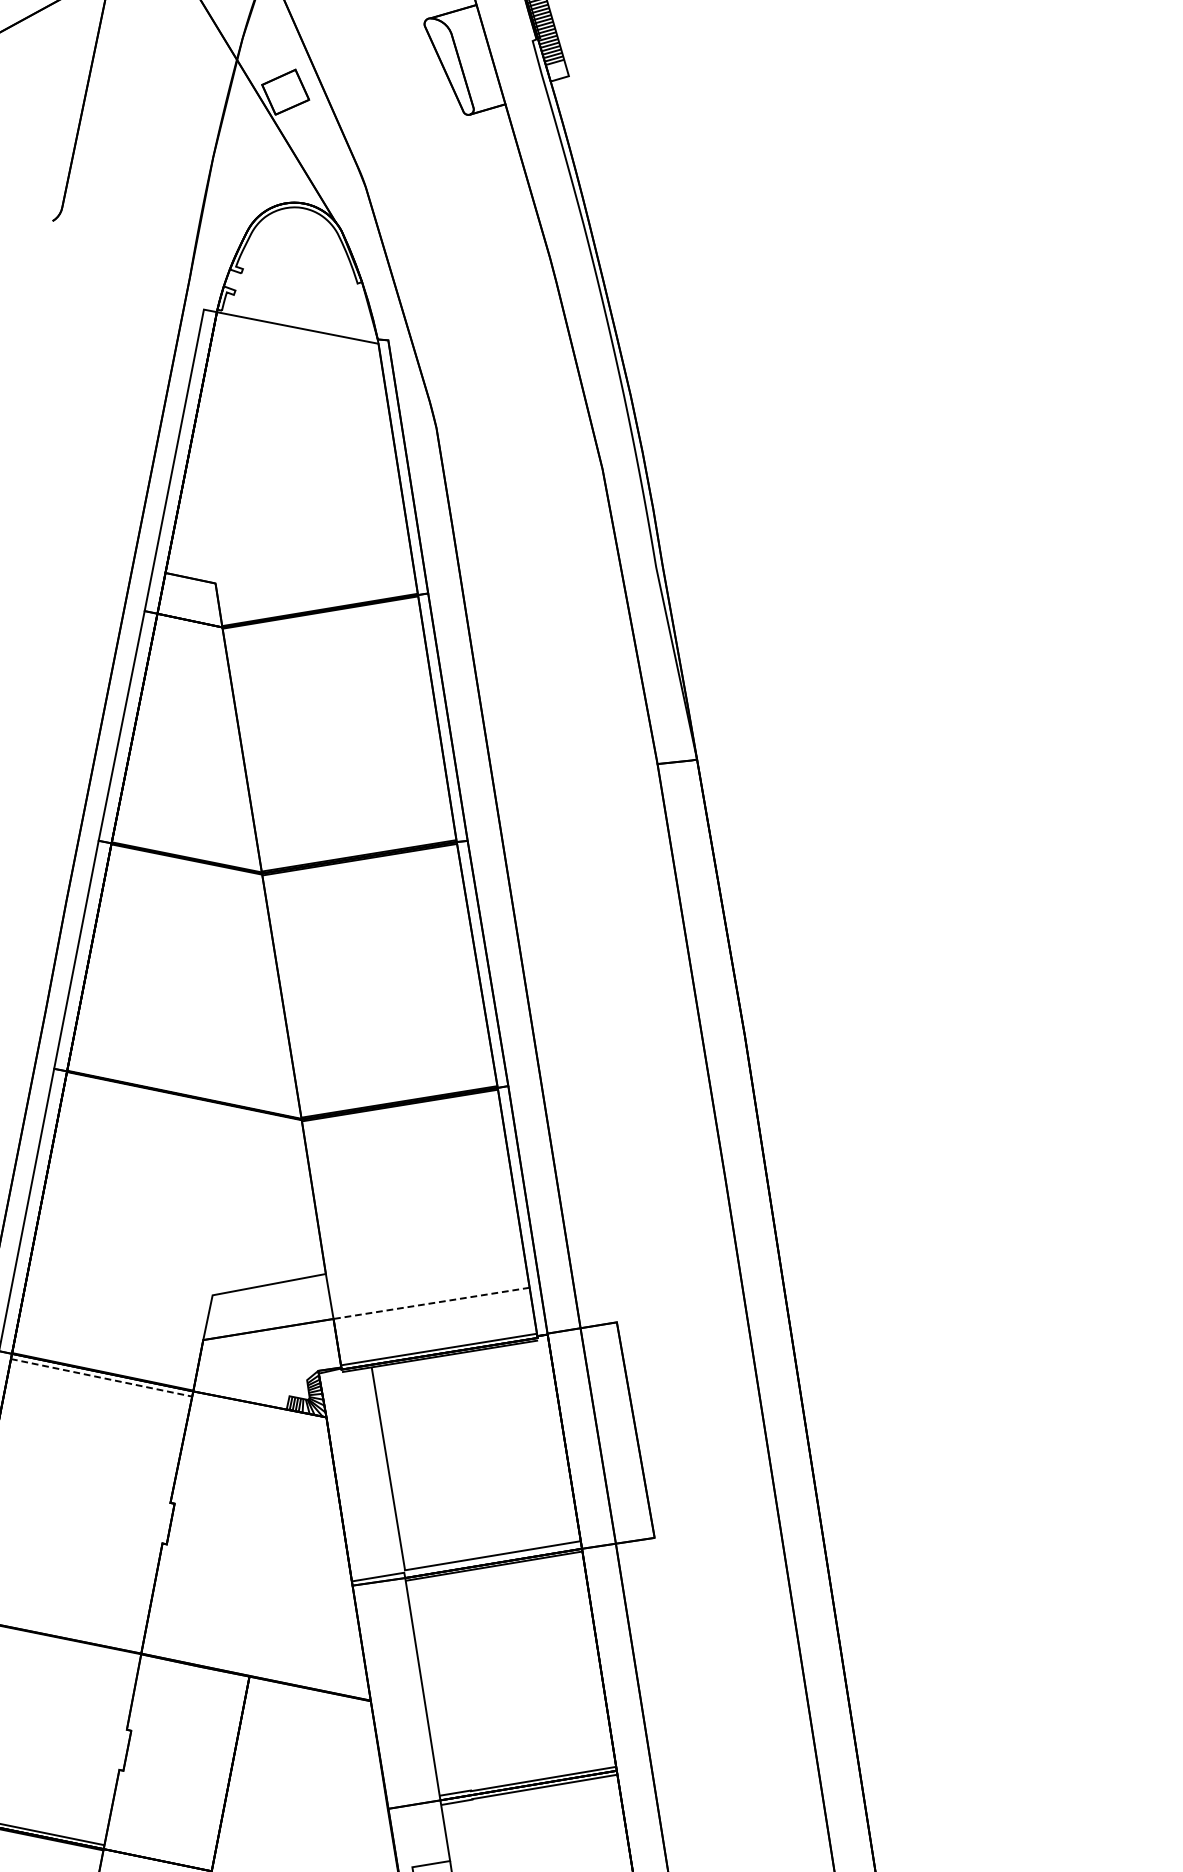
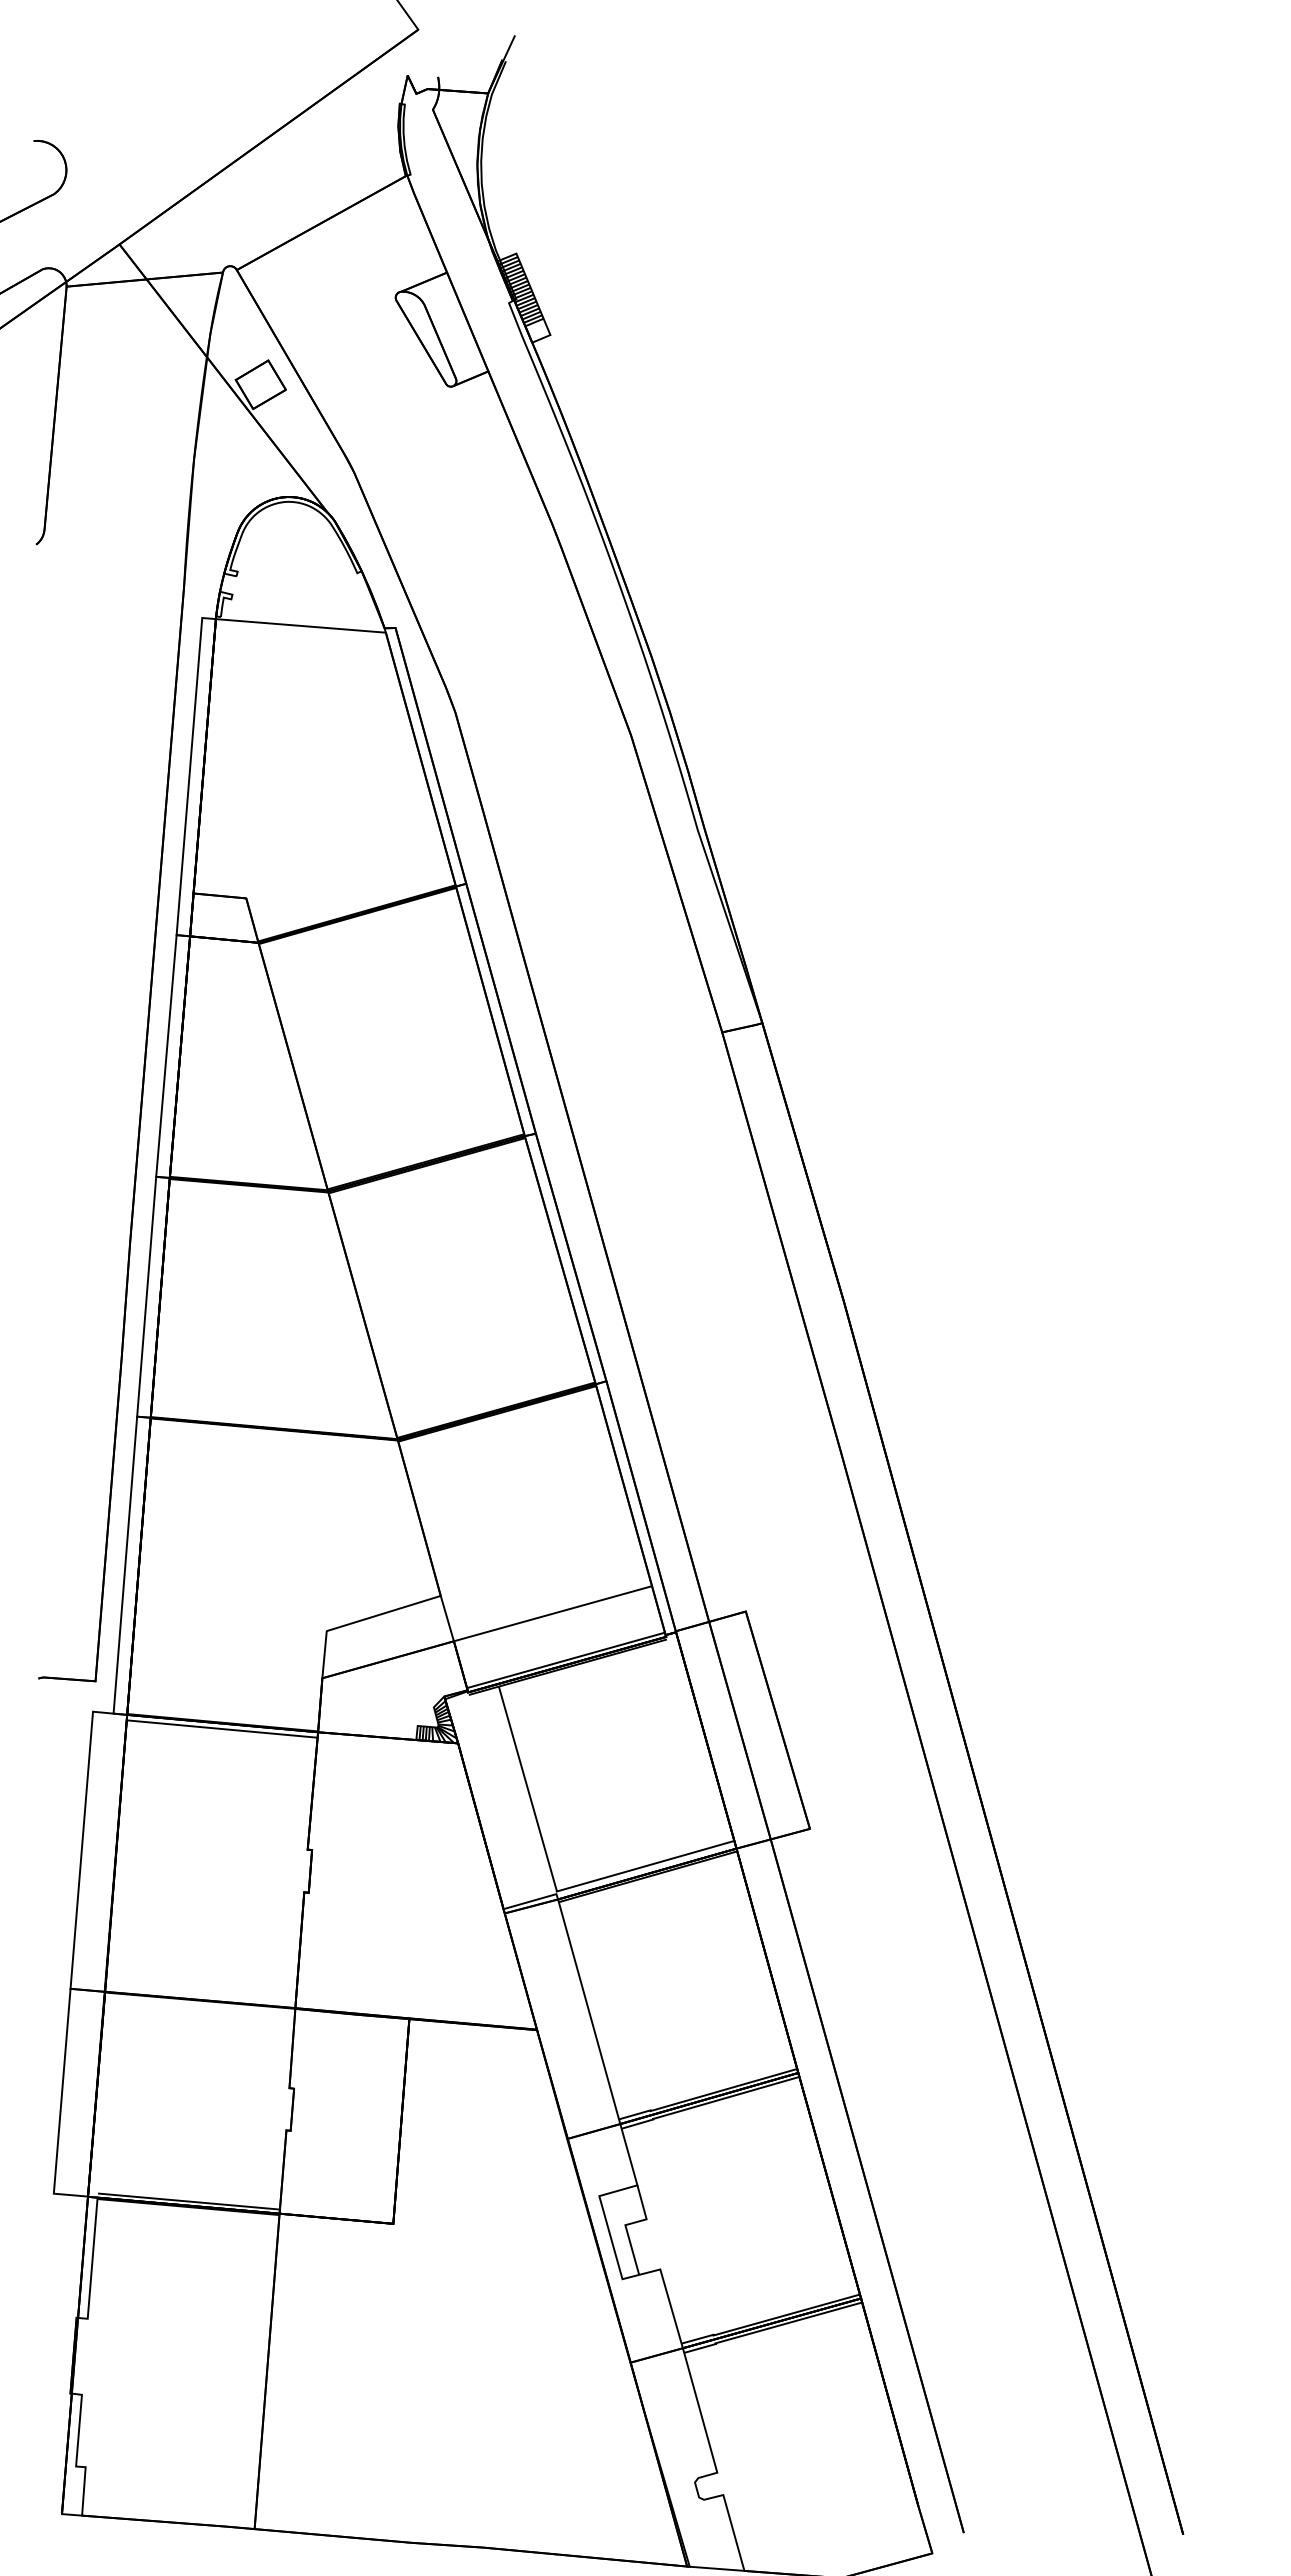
line: (431, 1303) -> (552, 1613), dashed -> solid
line: (101, 1378) -> (222, 1729), dashed -> solid

